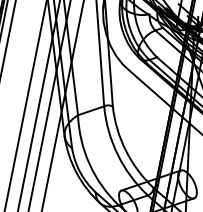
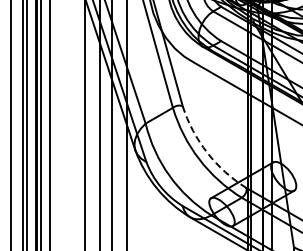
arc: (126, 150) -> (207, 152), solid -> dashed

